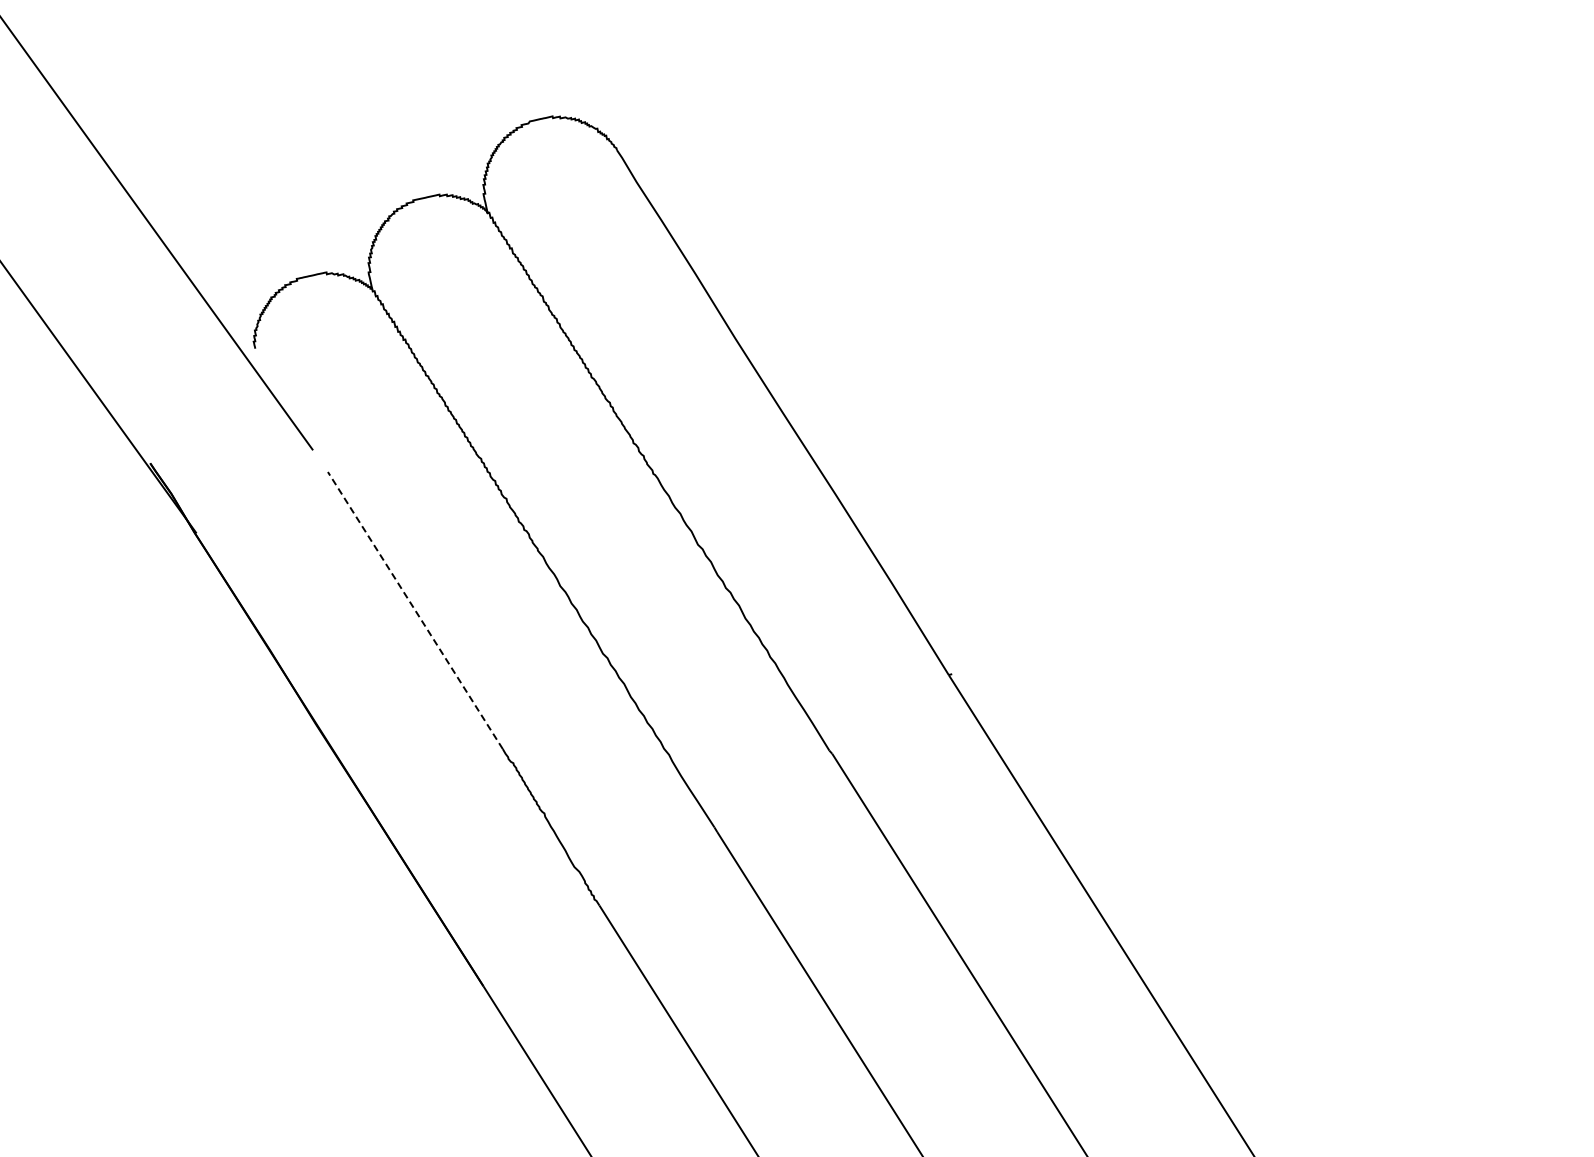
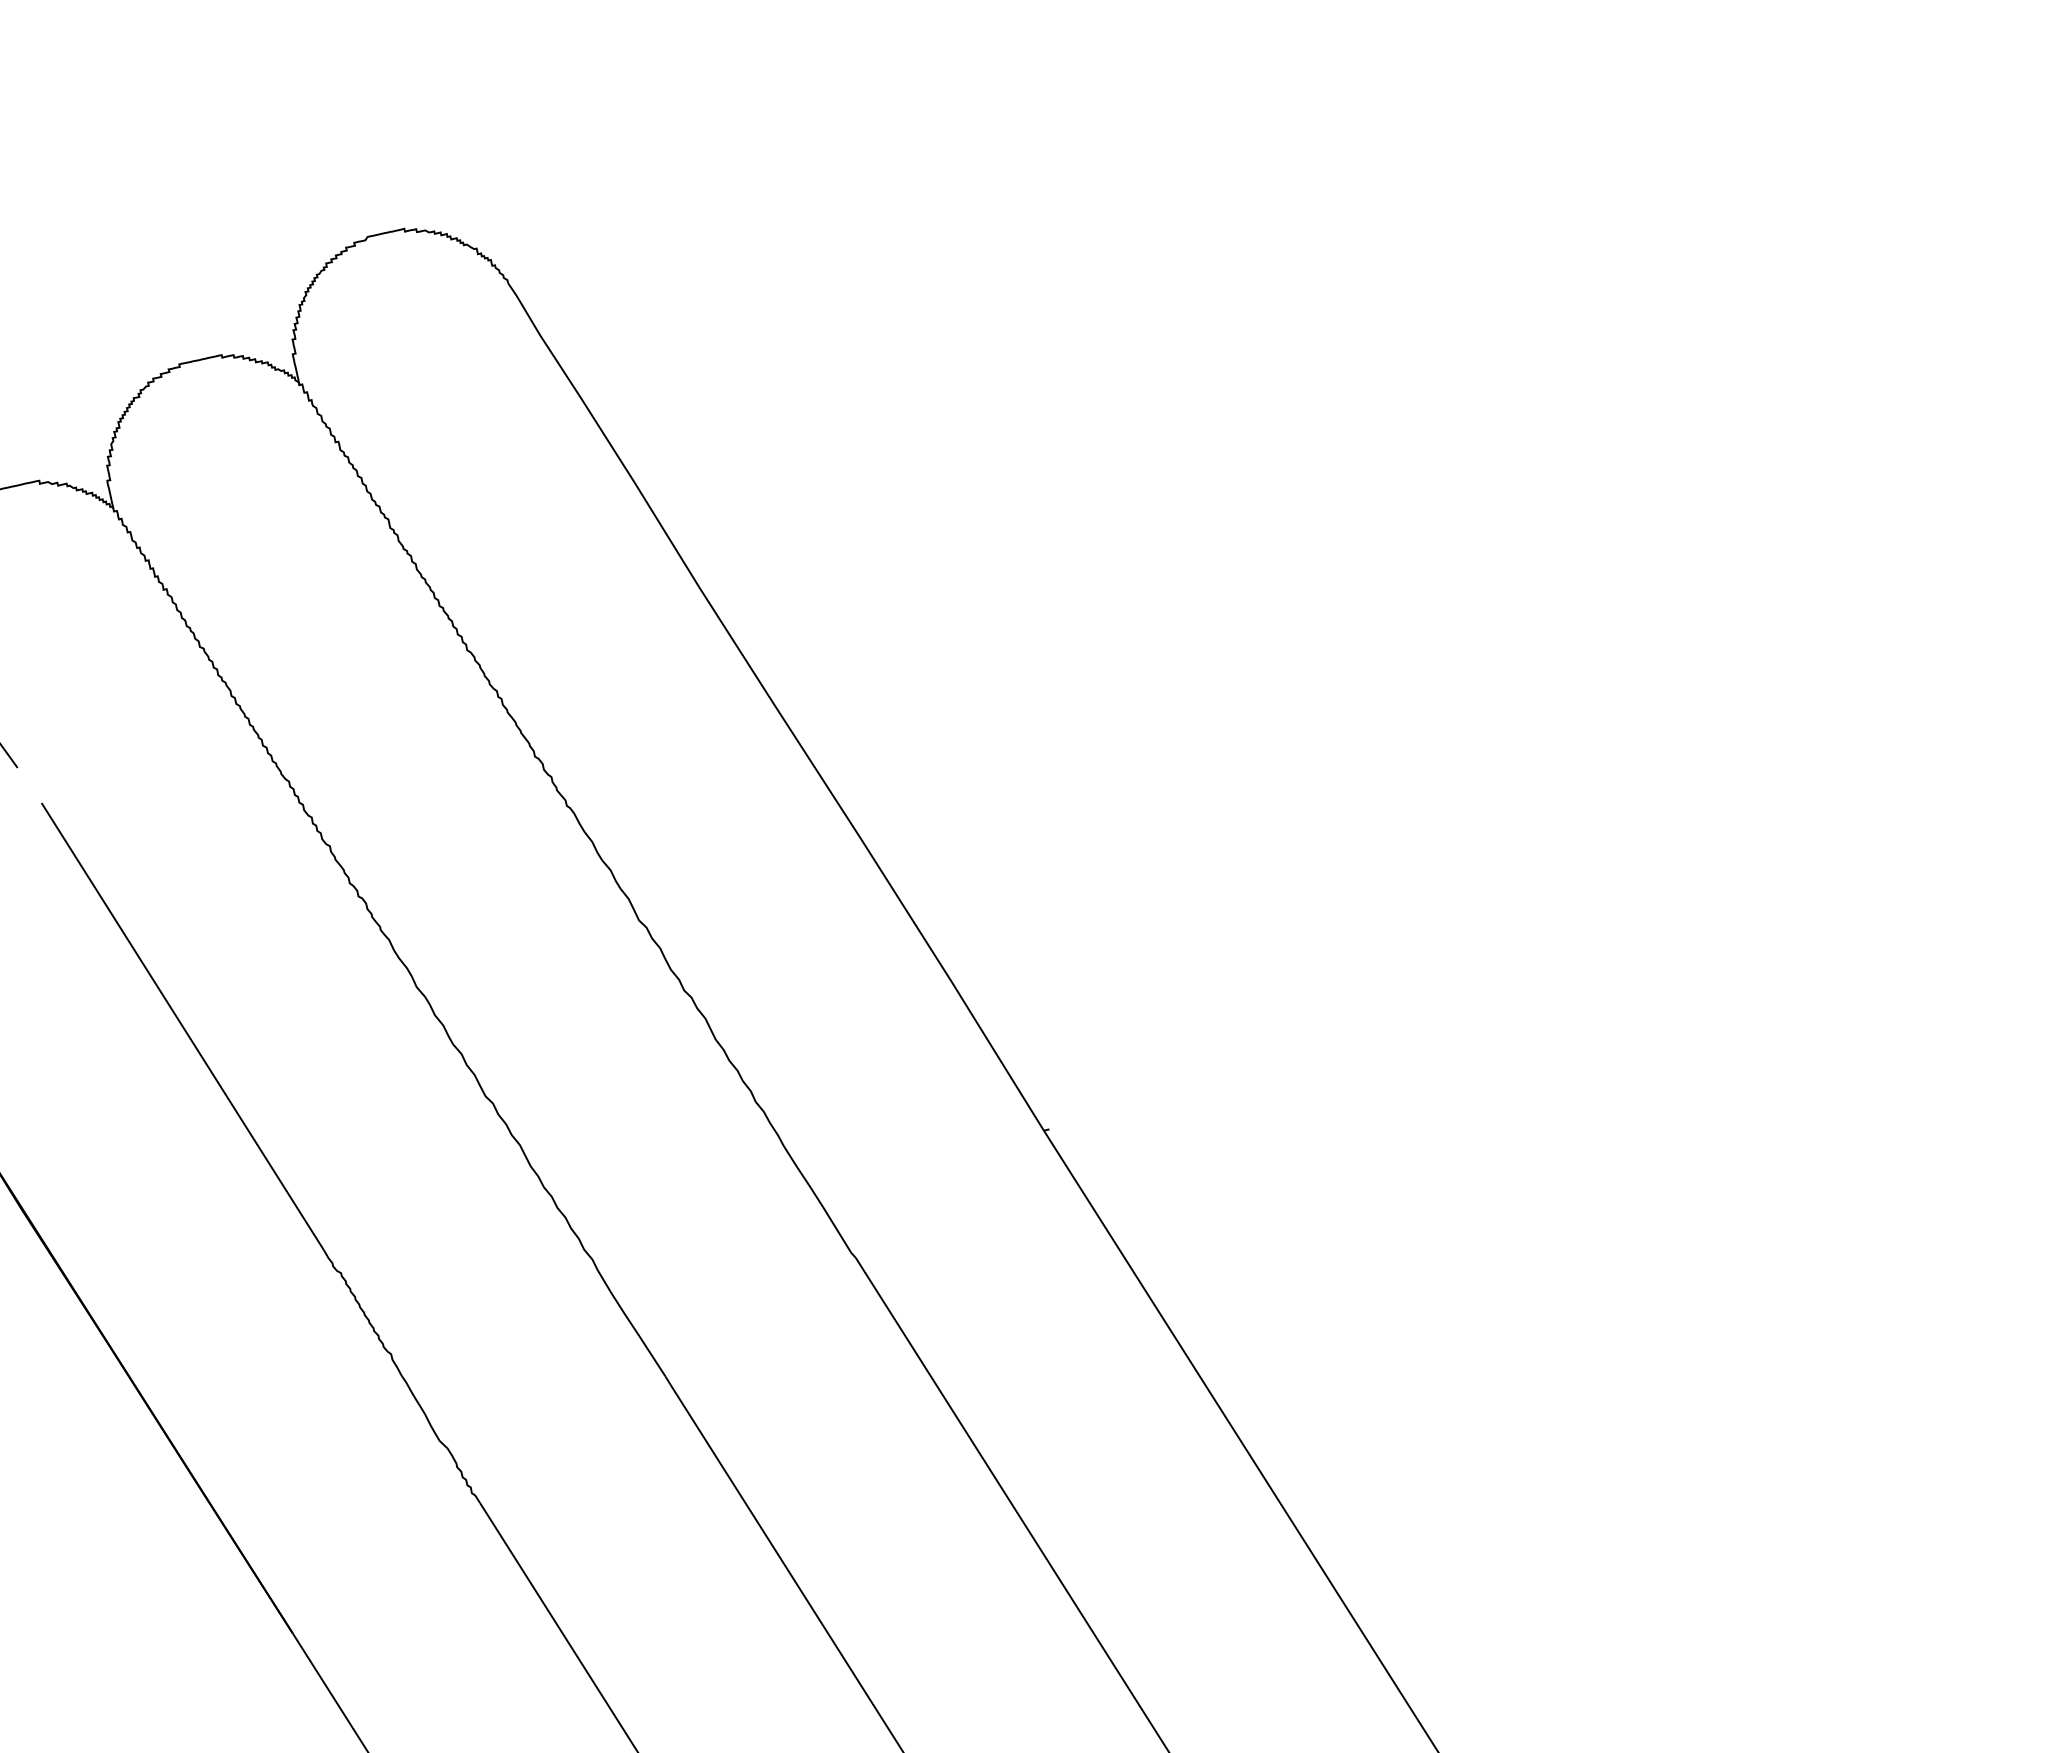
line: (415, 610) -> (182, 1026), dashed -> solid

